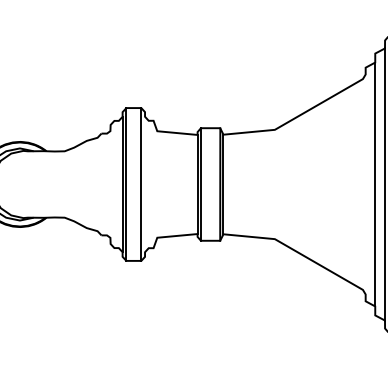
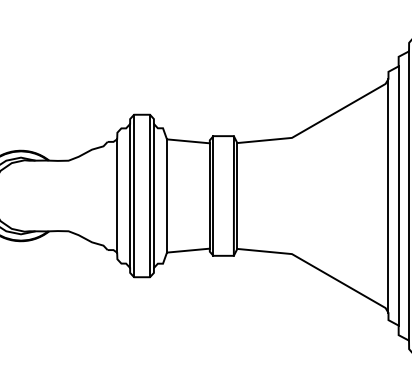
line: (110, 184) -> (117, 196), added
line: (145, 184) -> (154, 196), added
line: (157, 184) -> (167, 196), added
line: (365, 184) -> (388, 196), added

